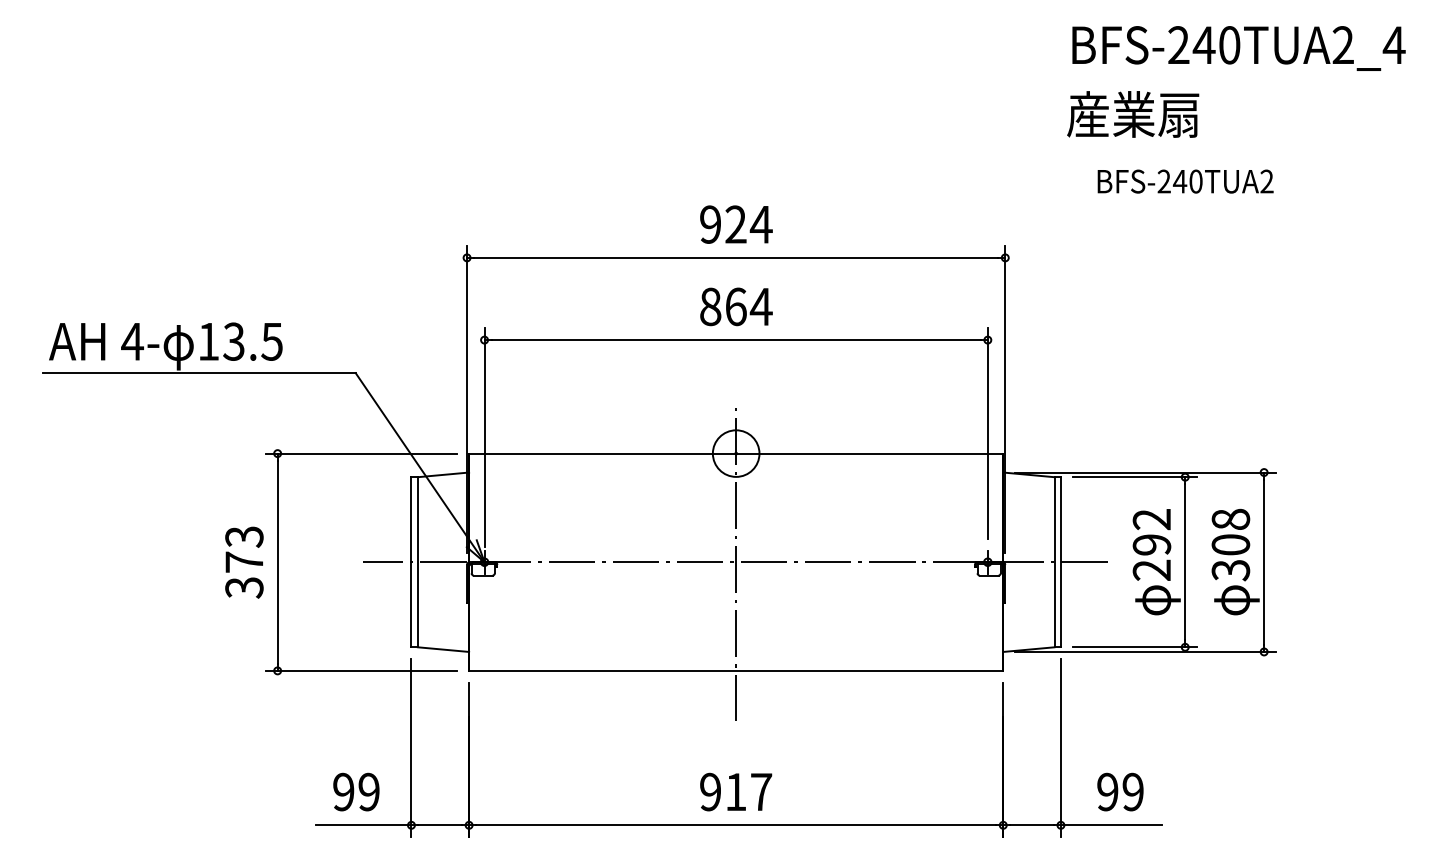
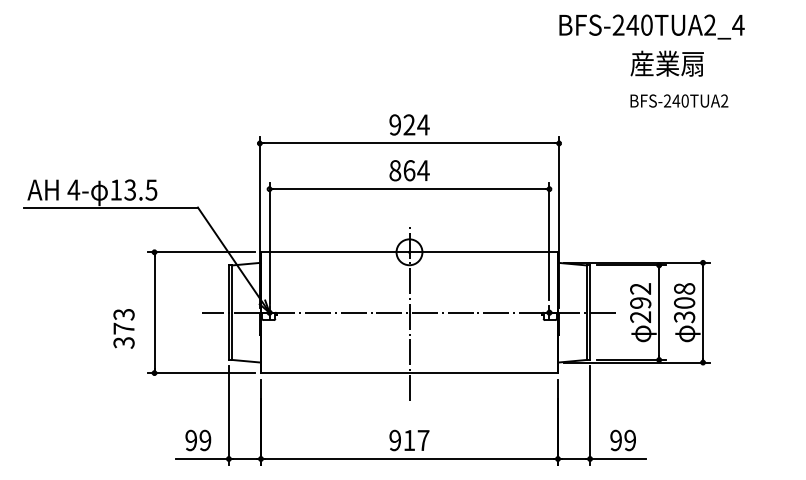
text: (1237, 47) -> (651, 26), moved
text: (1131, 114) -> (666, 63), moved
text: (1185, 180) -> (679, 100), moved
text: (243, 561) -> (123, 328), moved

